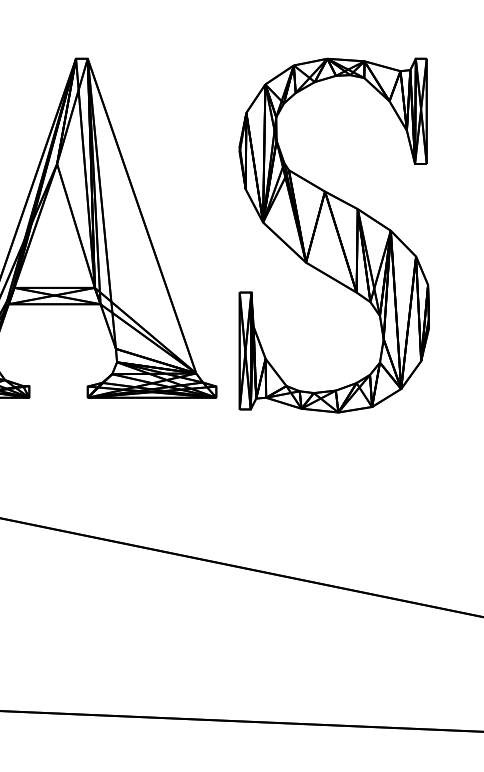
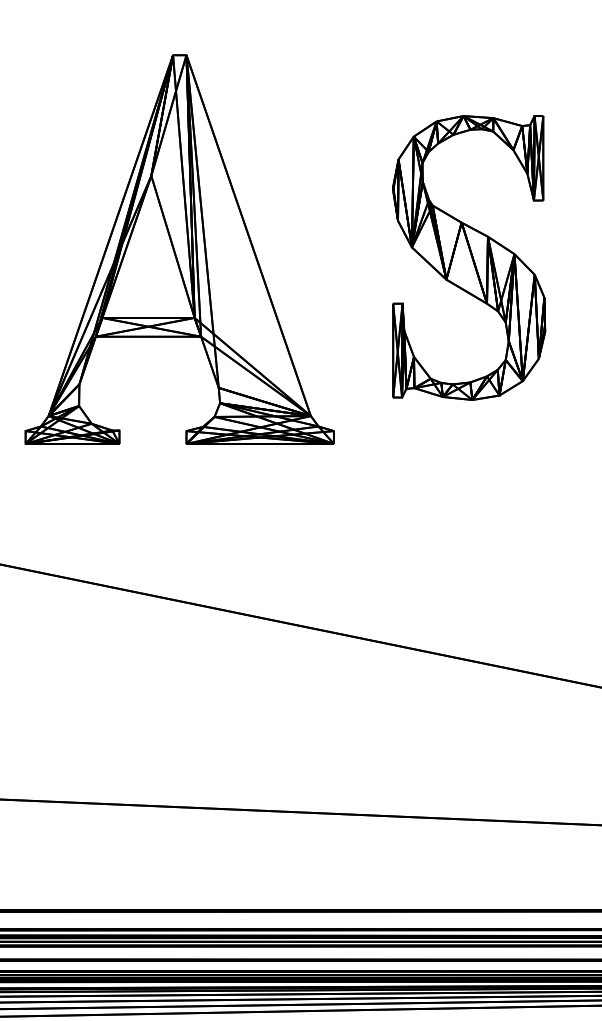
part: (333, 235) -> (468, 257), size x0.7

